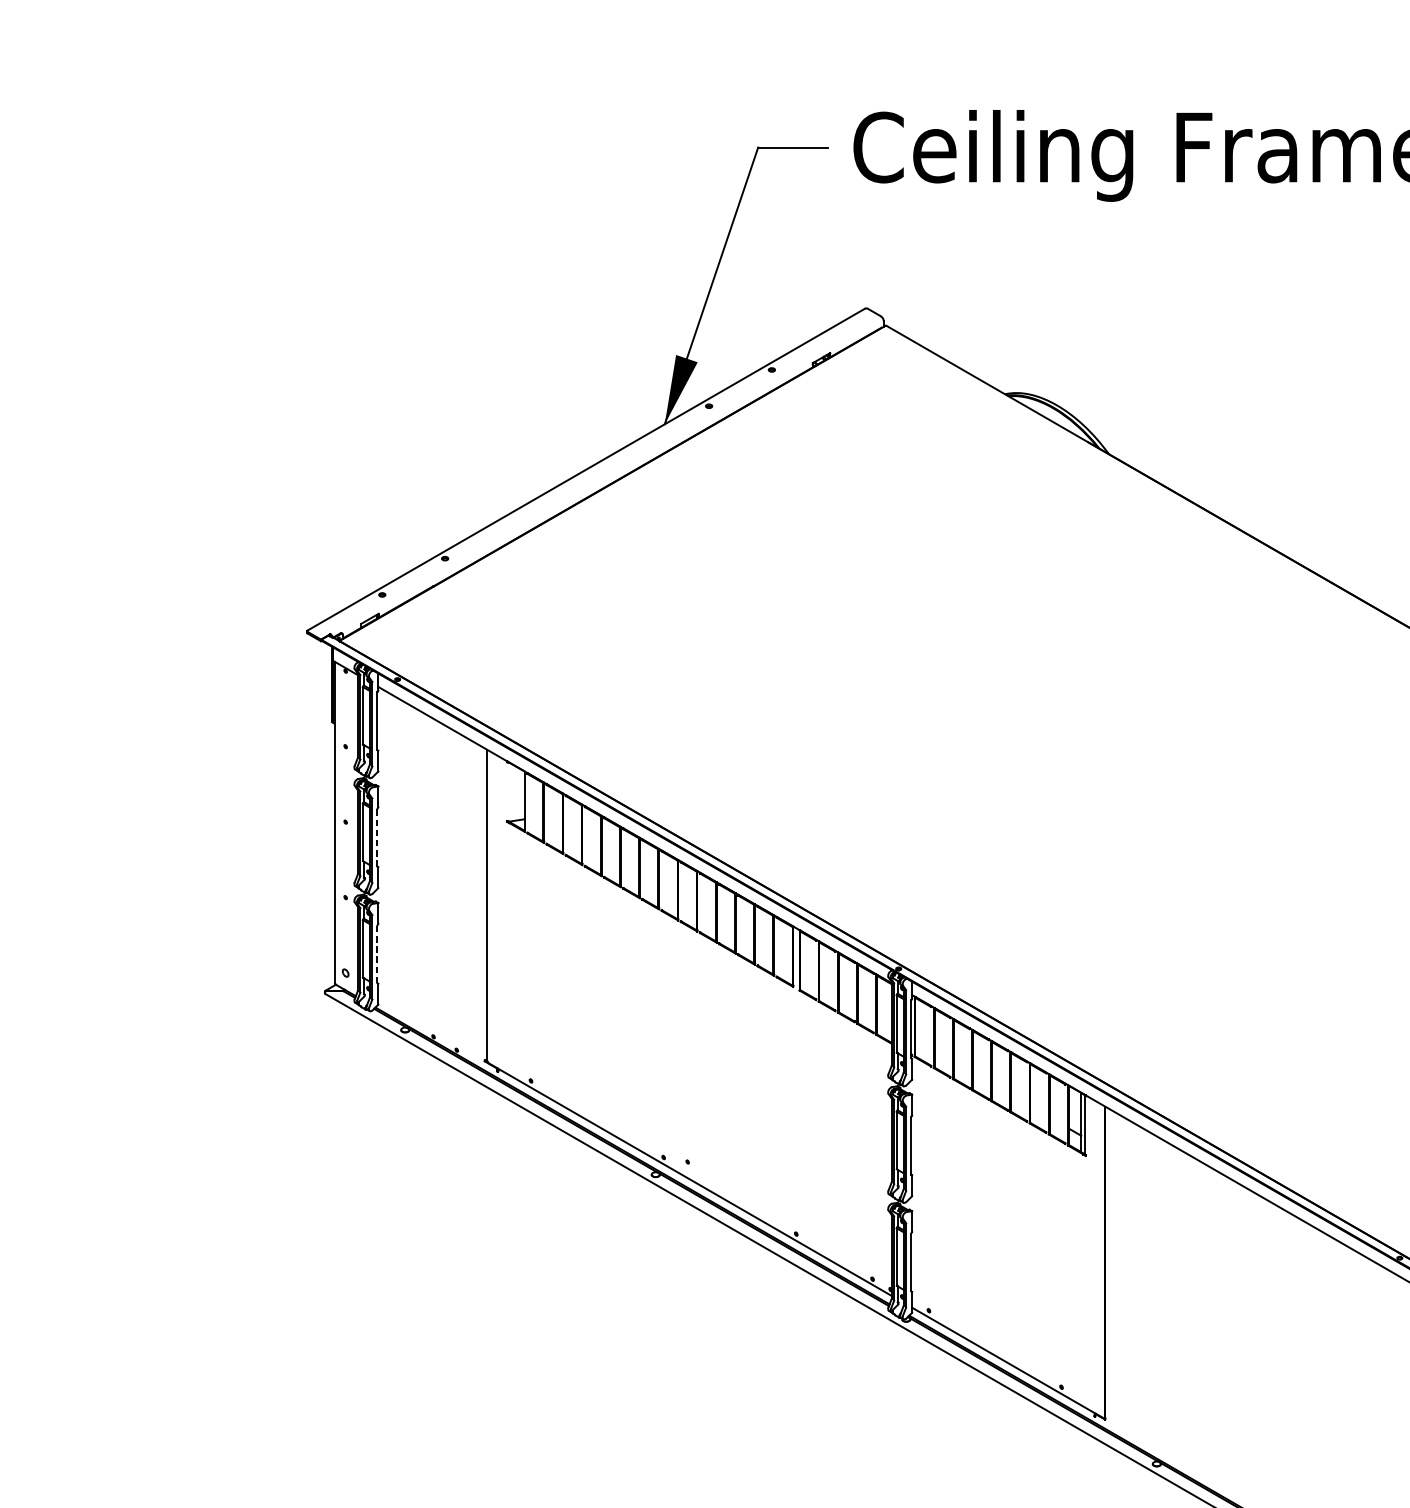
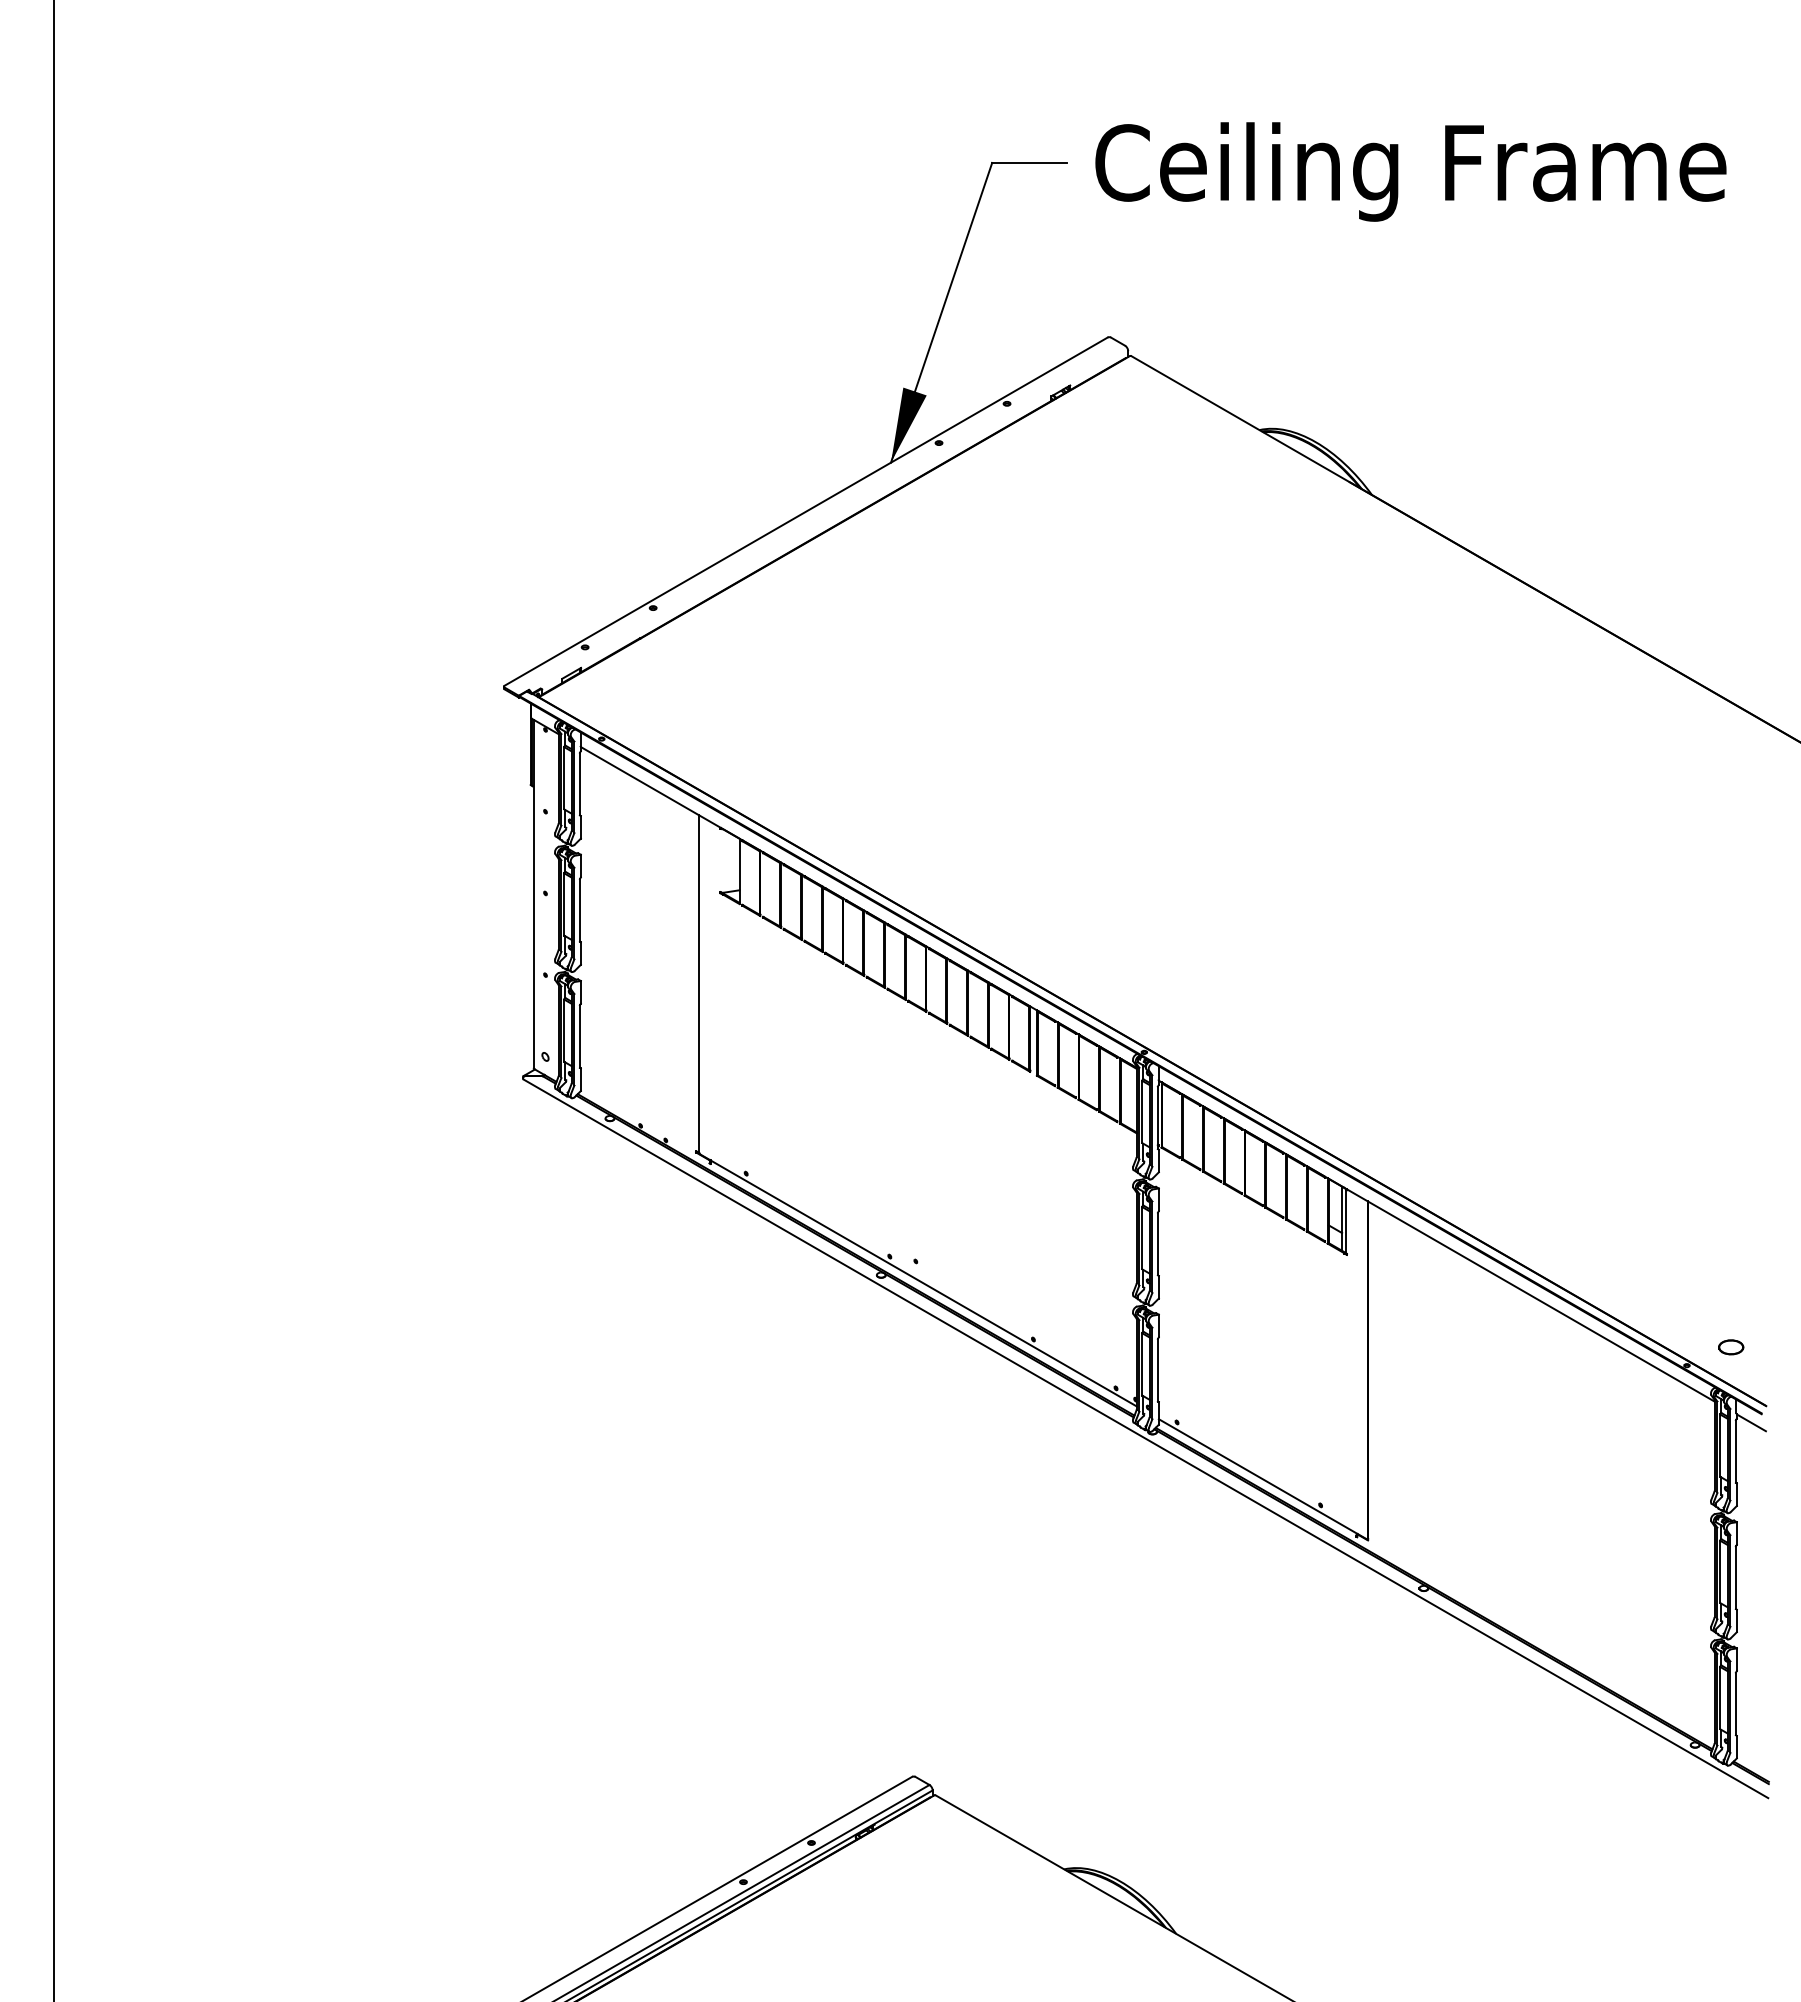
line: (377, 836) -> (579, 909), dashed -> solid
line: (377, 954) -> (579, 1036), dashed -> solid

